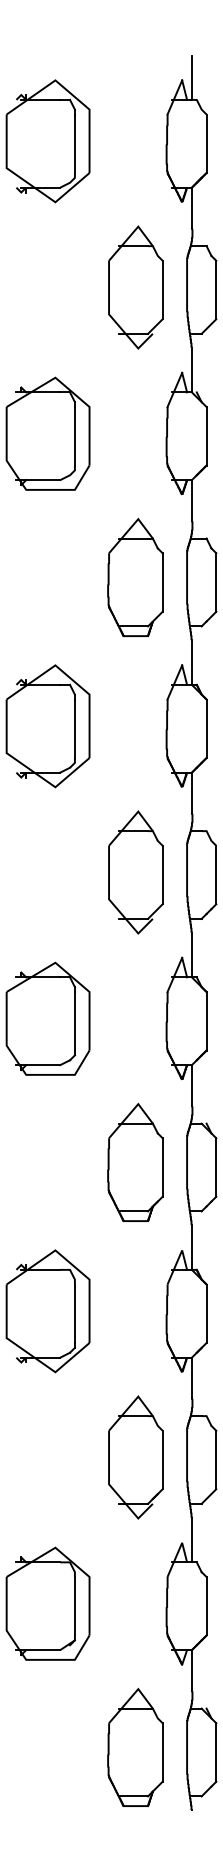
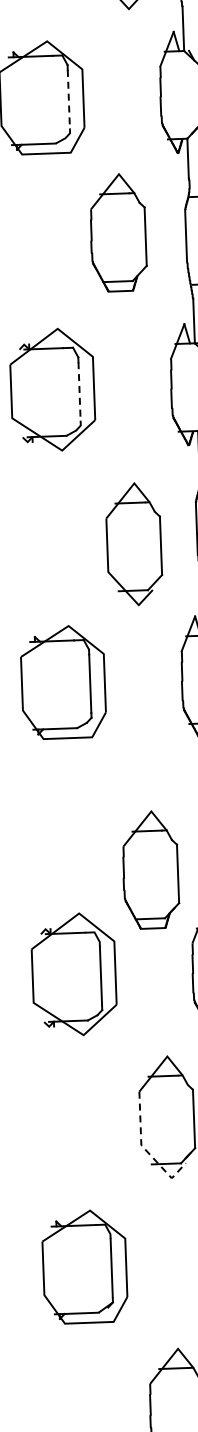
line: (74, 436) -> (68, 99), solid -> dashed
part: (135, 576) -> (118, 231), moved
line: (74, 729) -> (79, 392), solid -> dashed
part: (135, 872) -> (133, 544), moved
part: (135, 1161) -> (150, 868), moved
line: (112, 1488) -> (144, 1149), solid -> dashed

